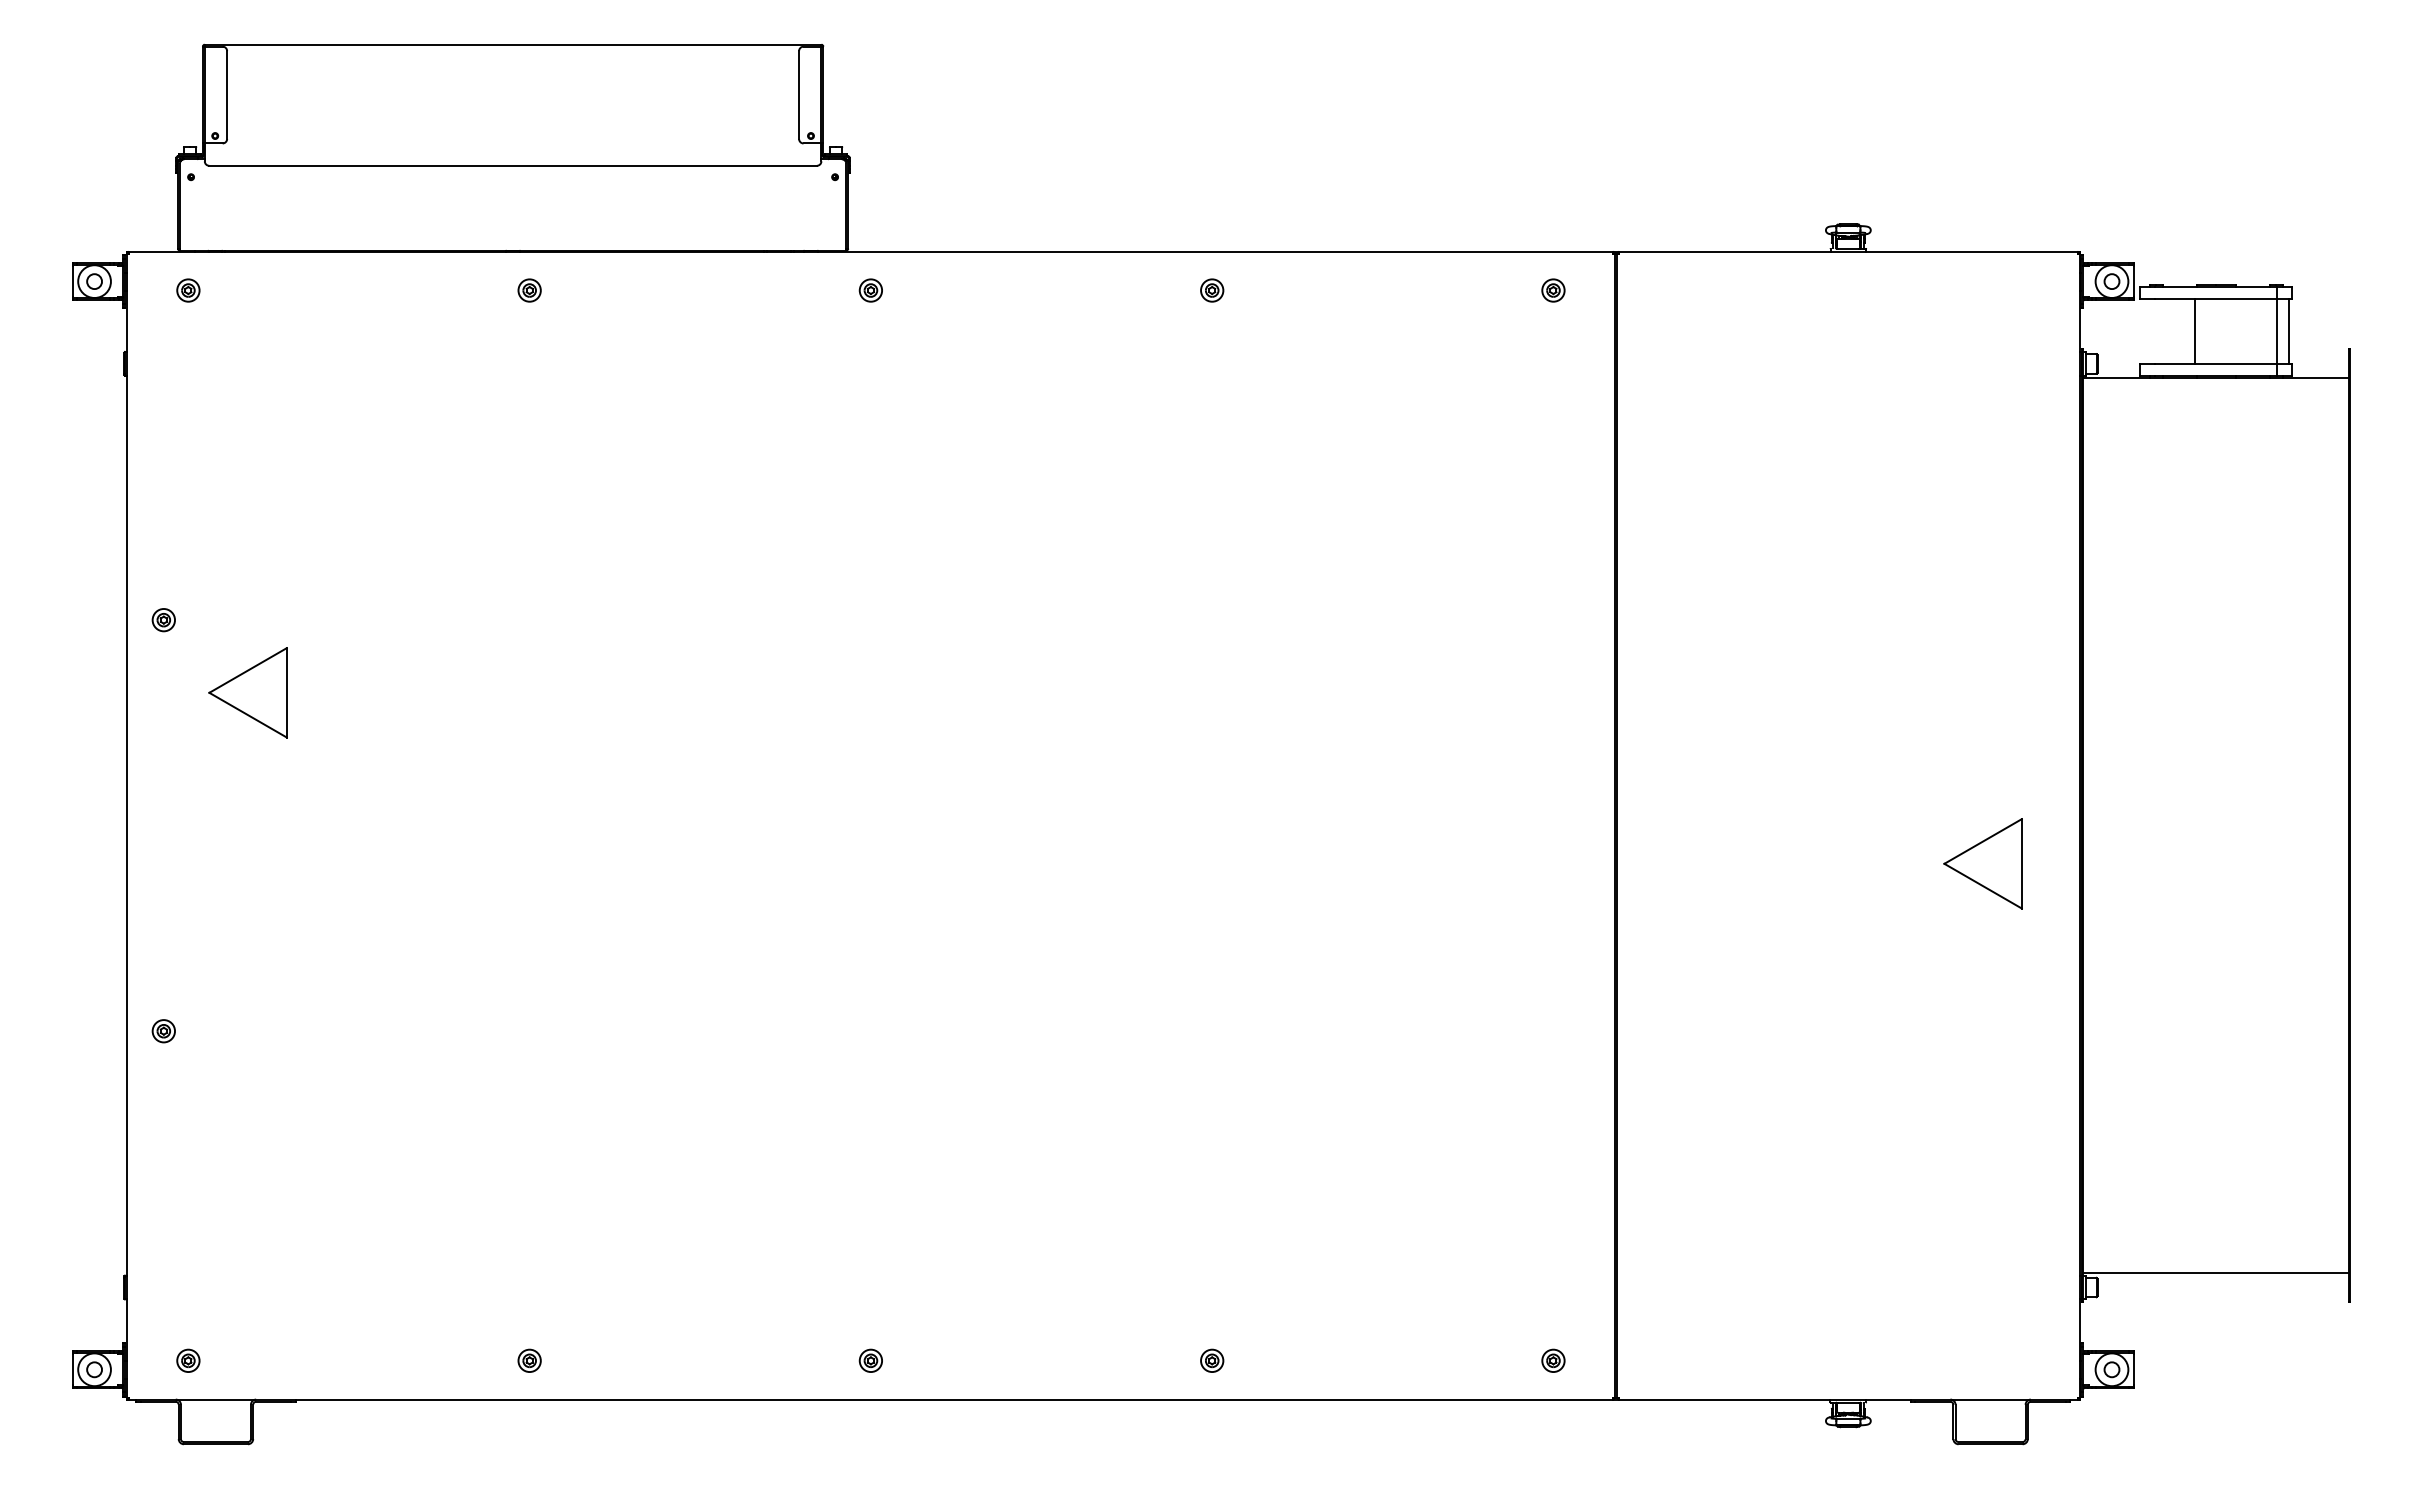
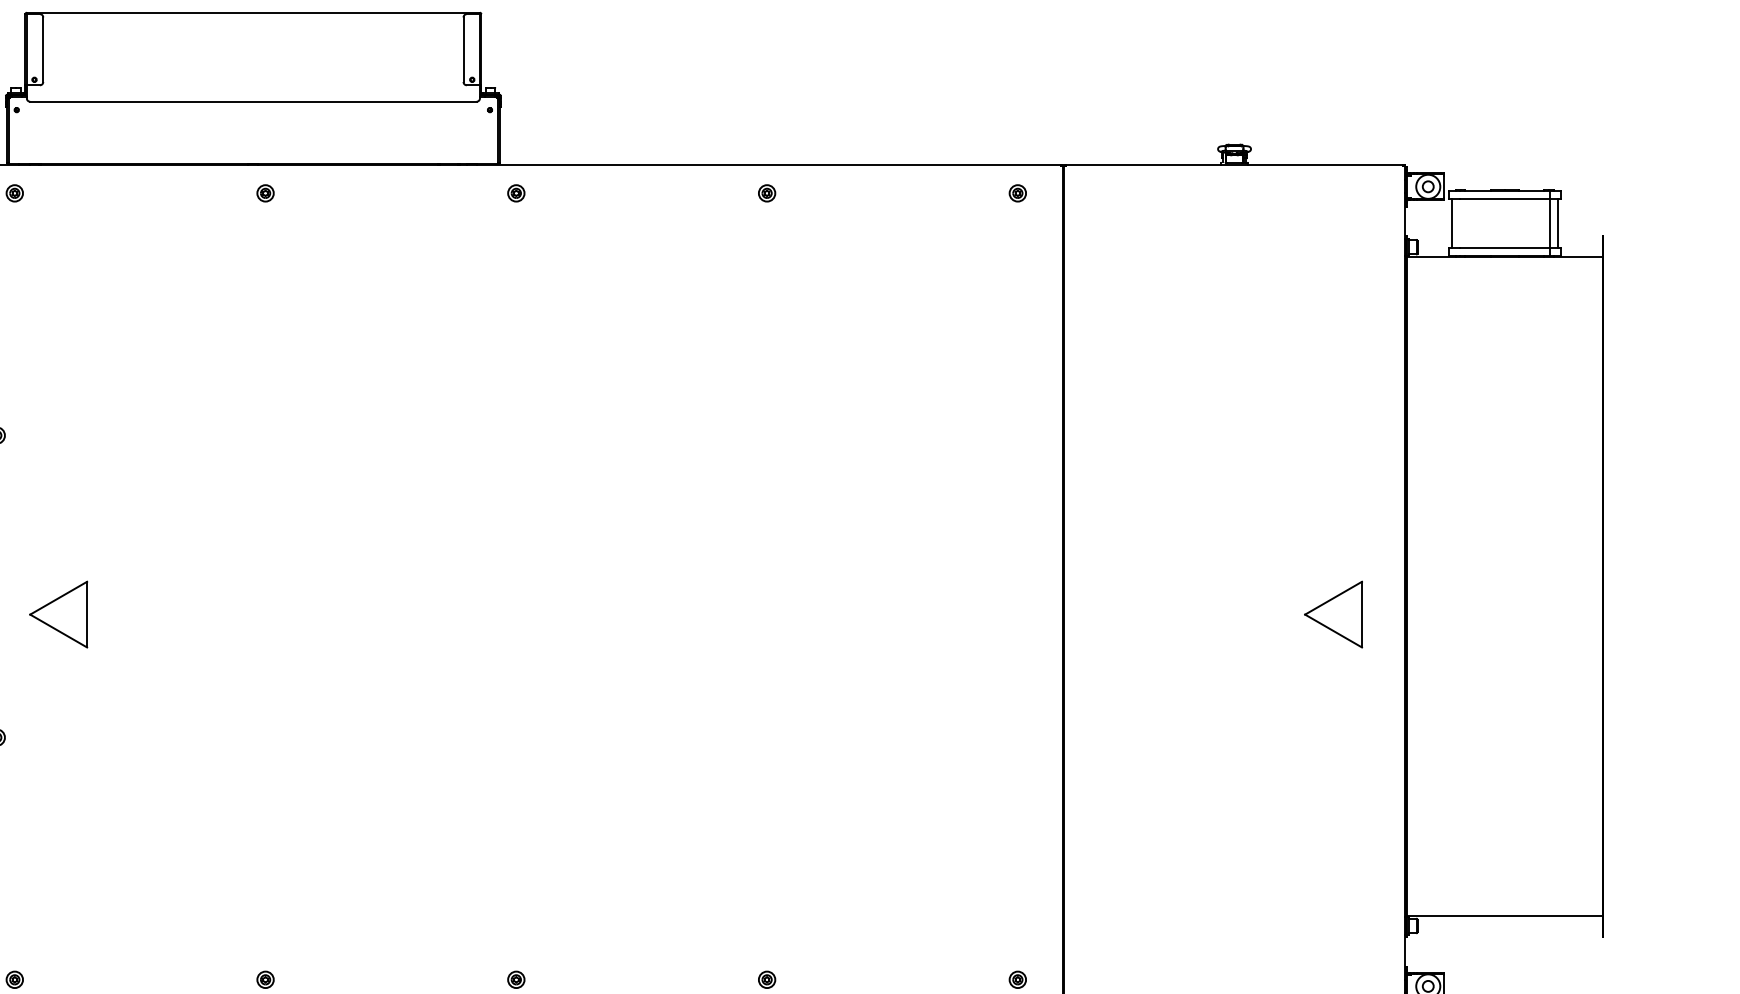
line: (2195, 331) -> (1452, 223), moved
part: (247, 692) -> (58, 614), moved

